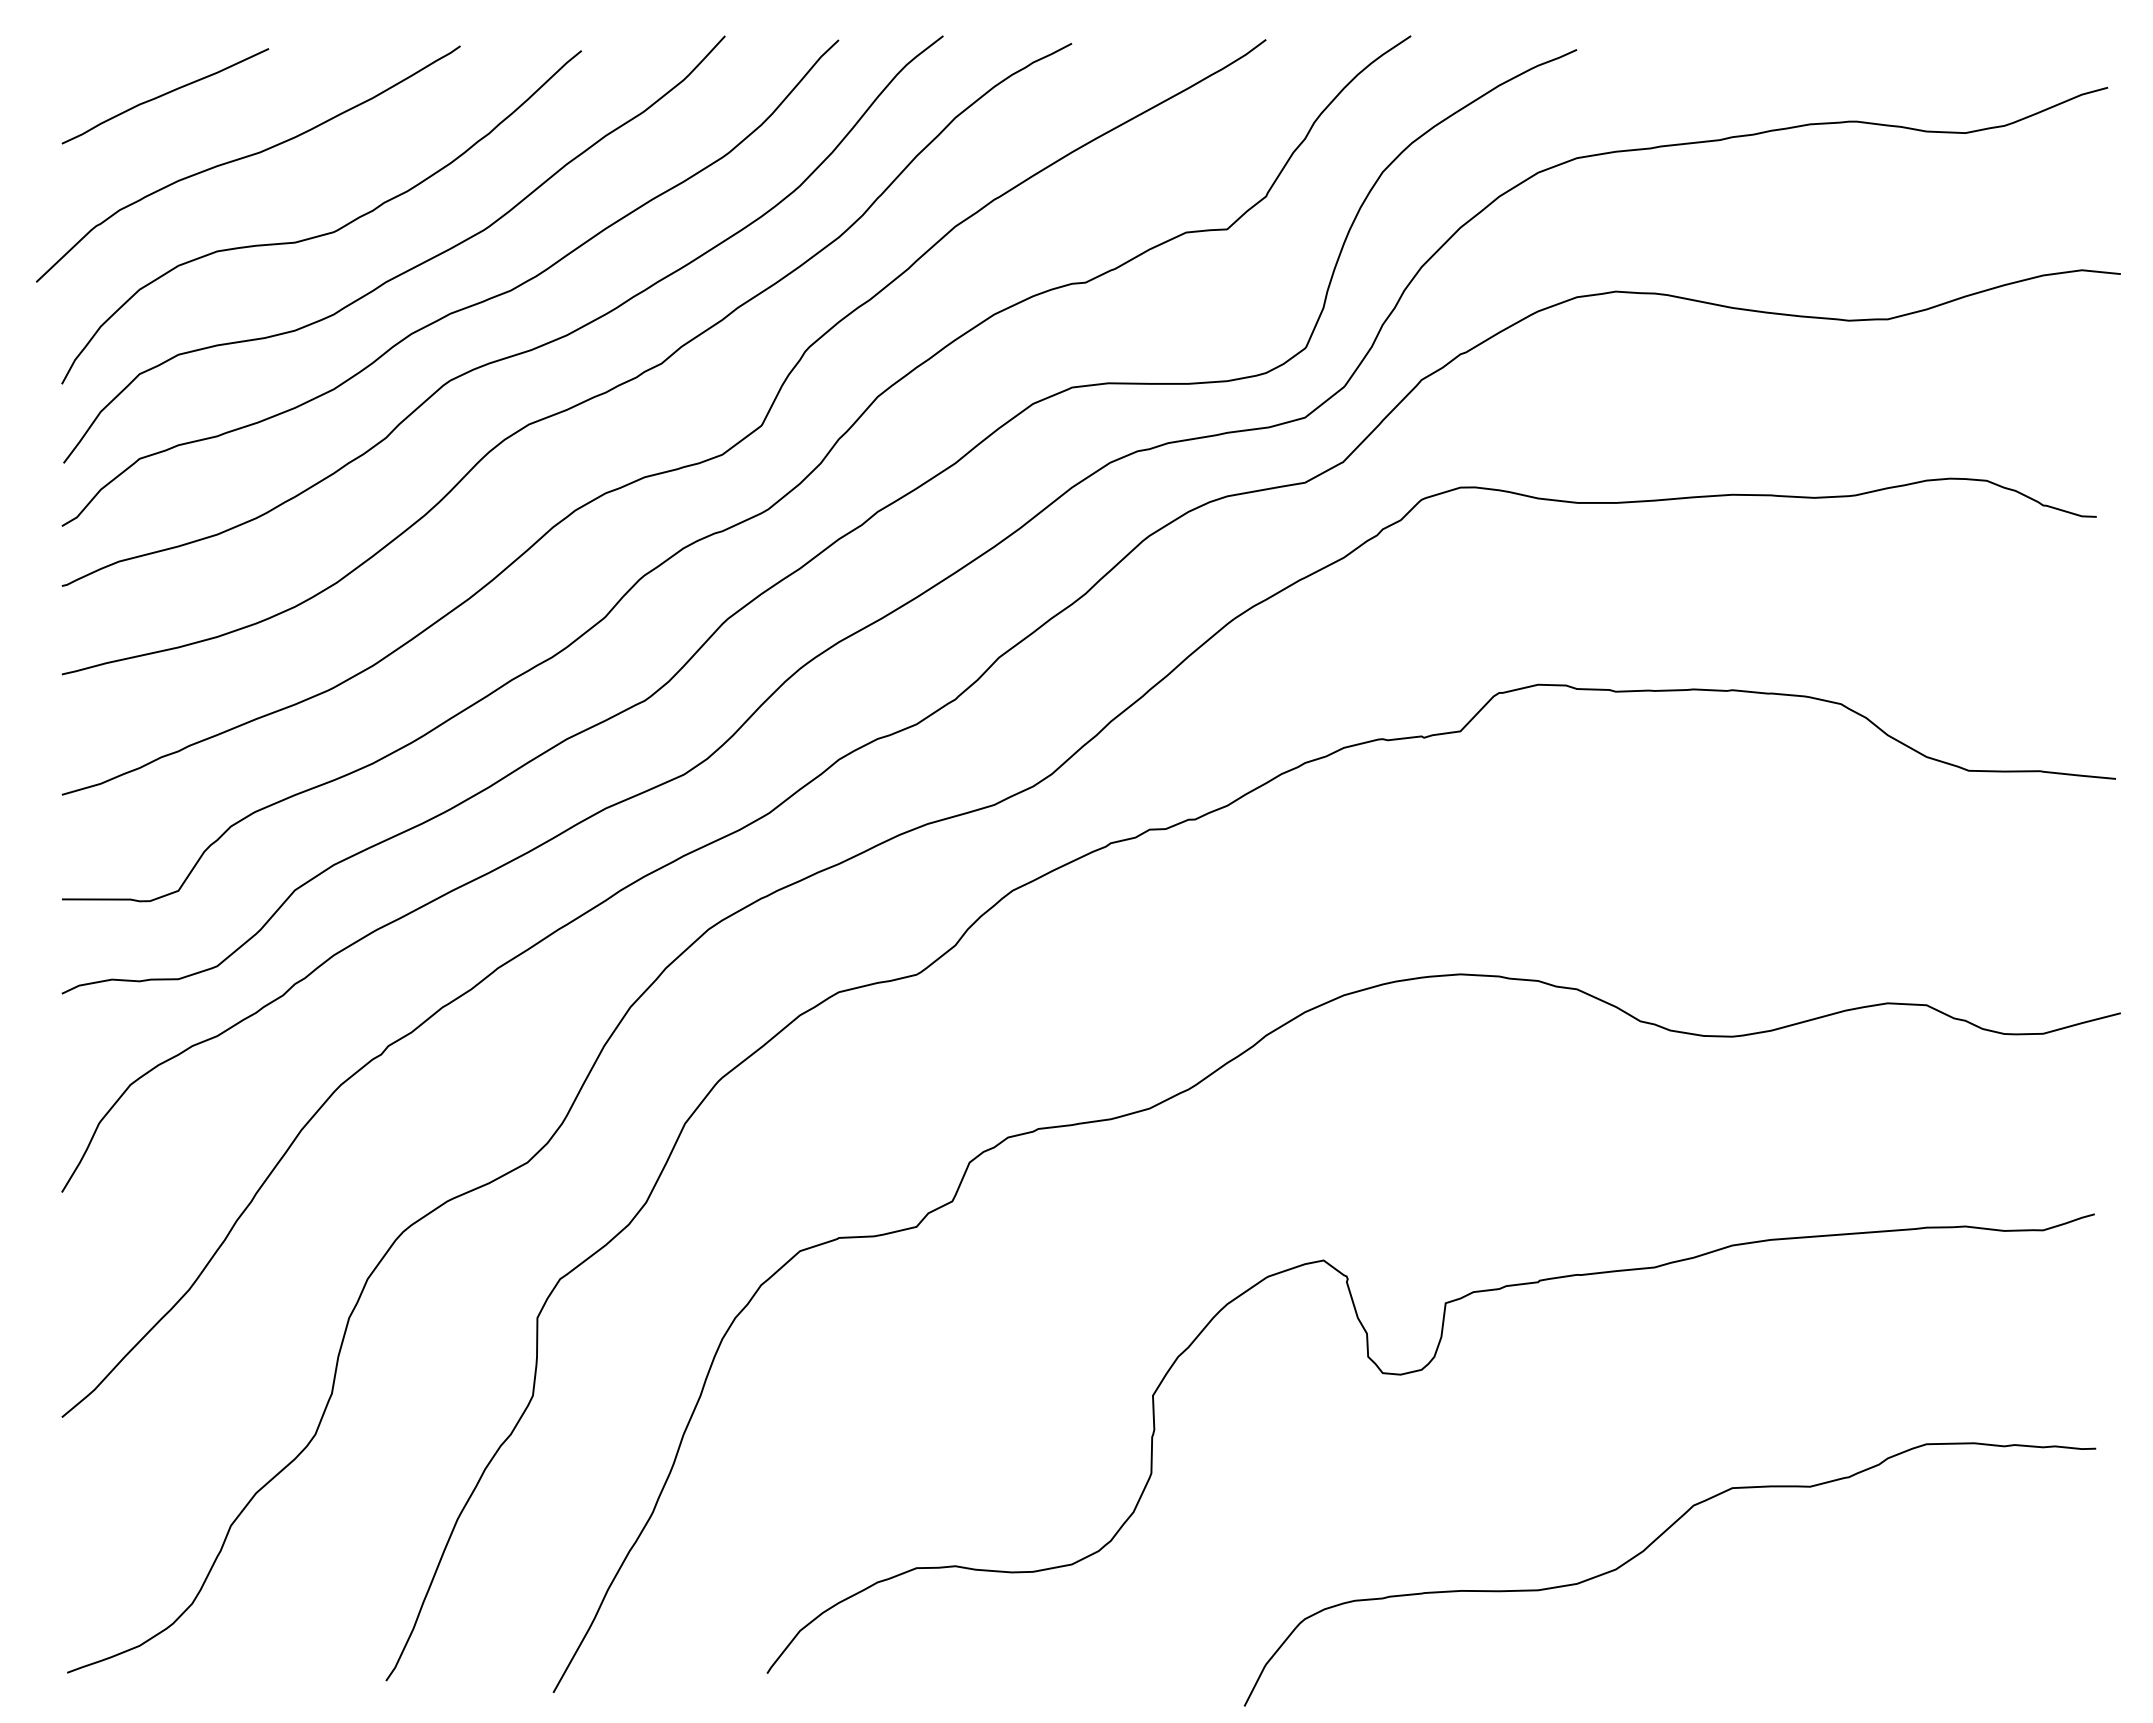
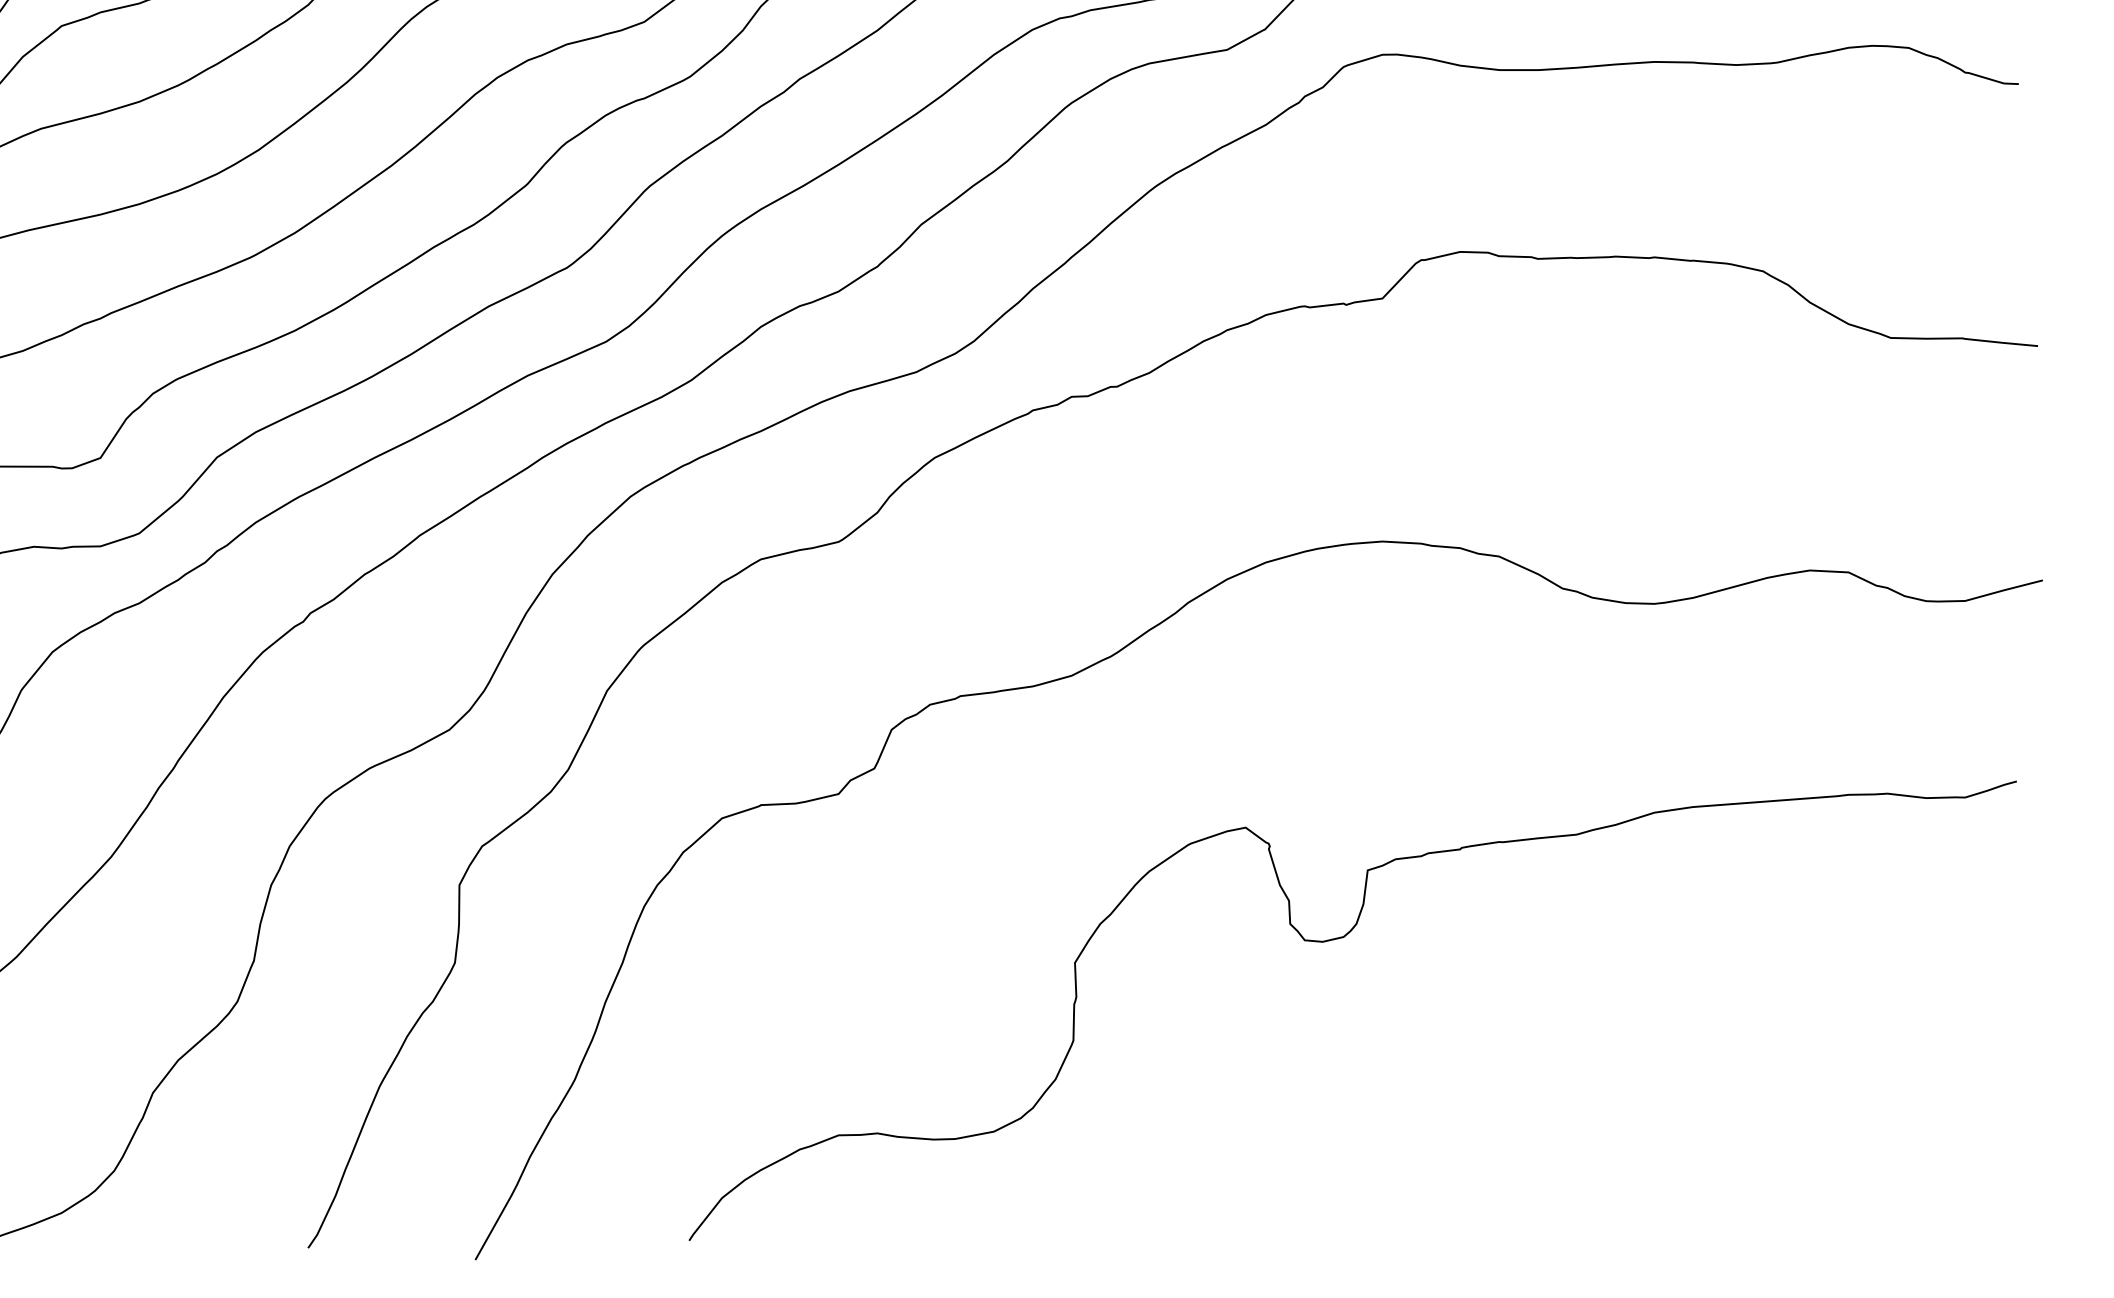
curve: (1645, 1550) -> (1567, 1117), removed

